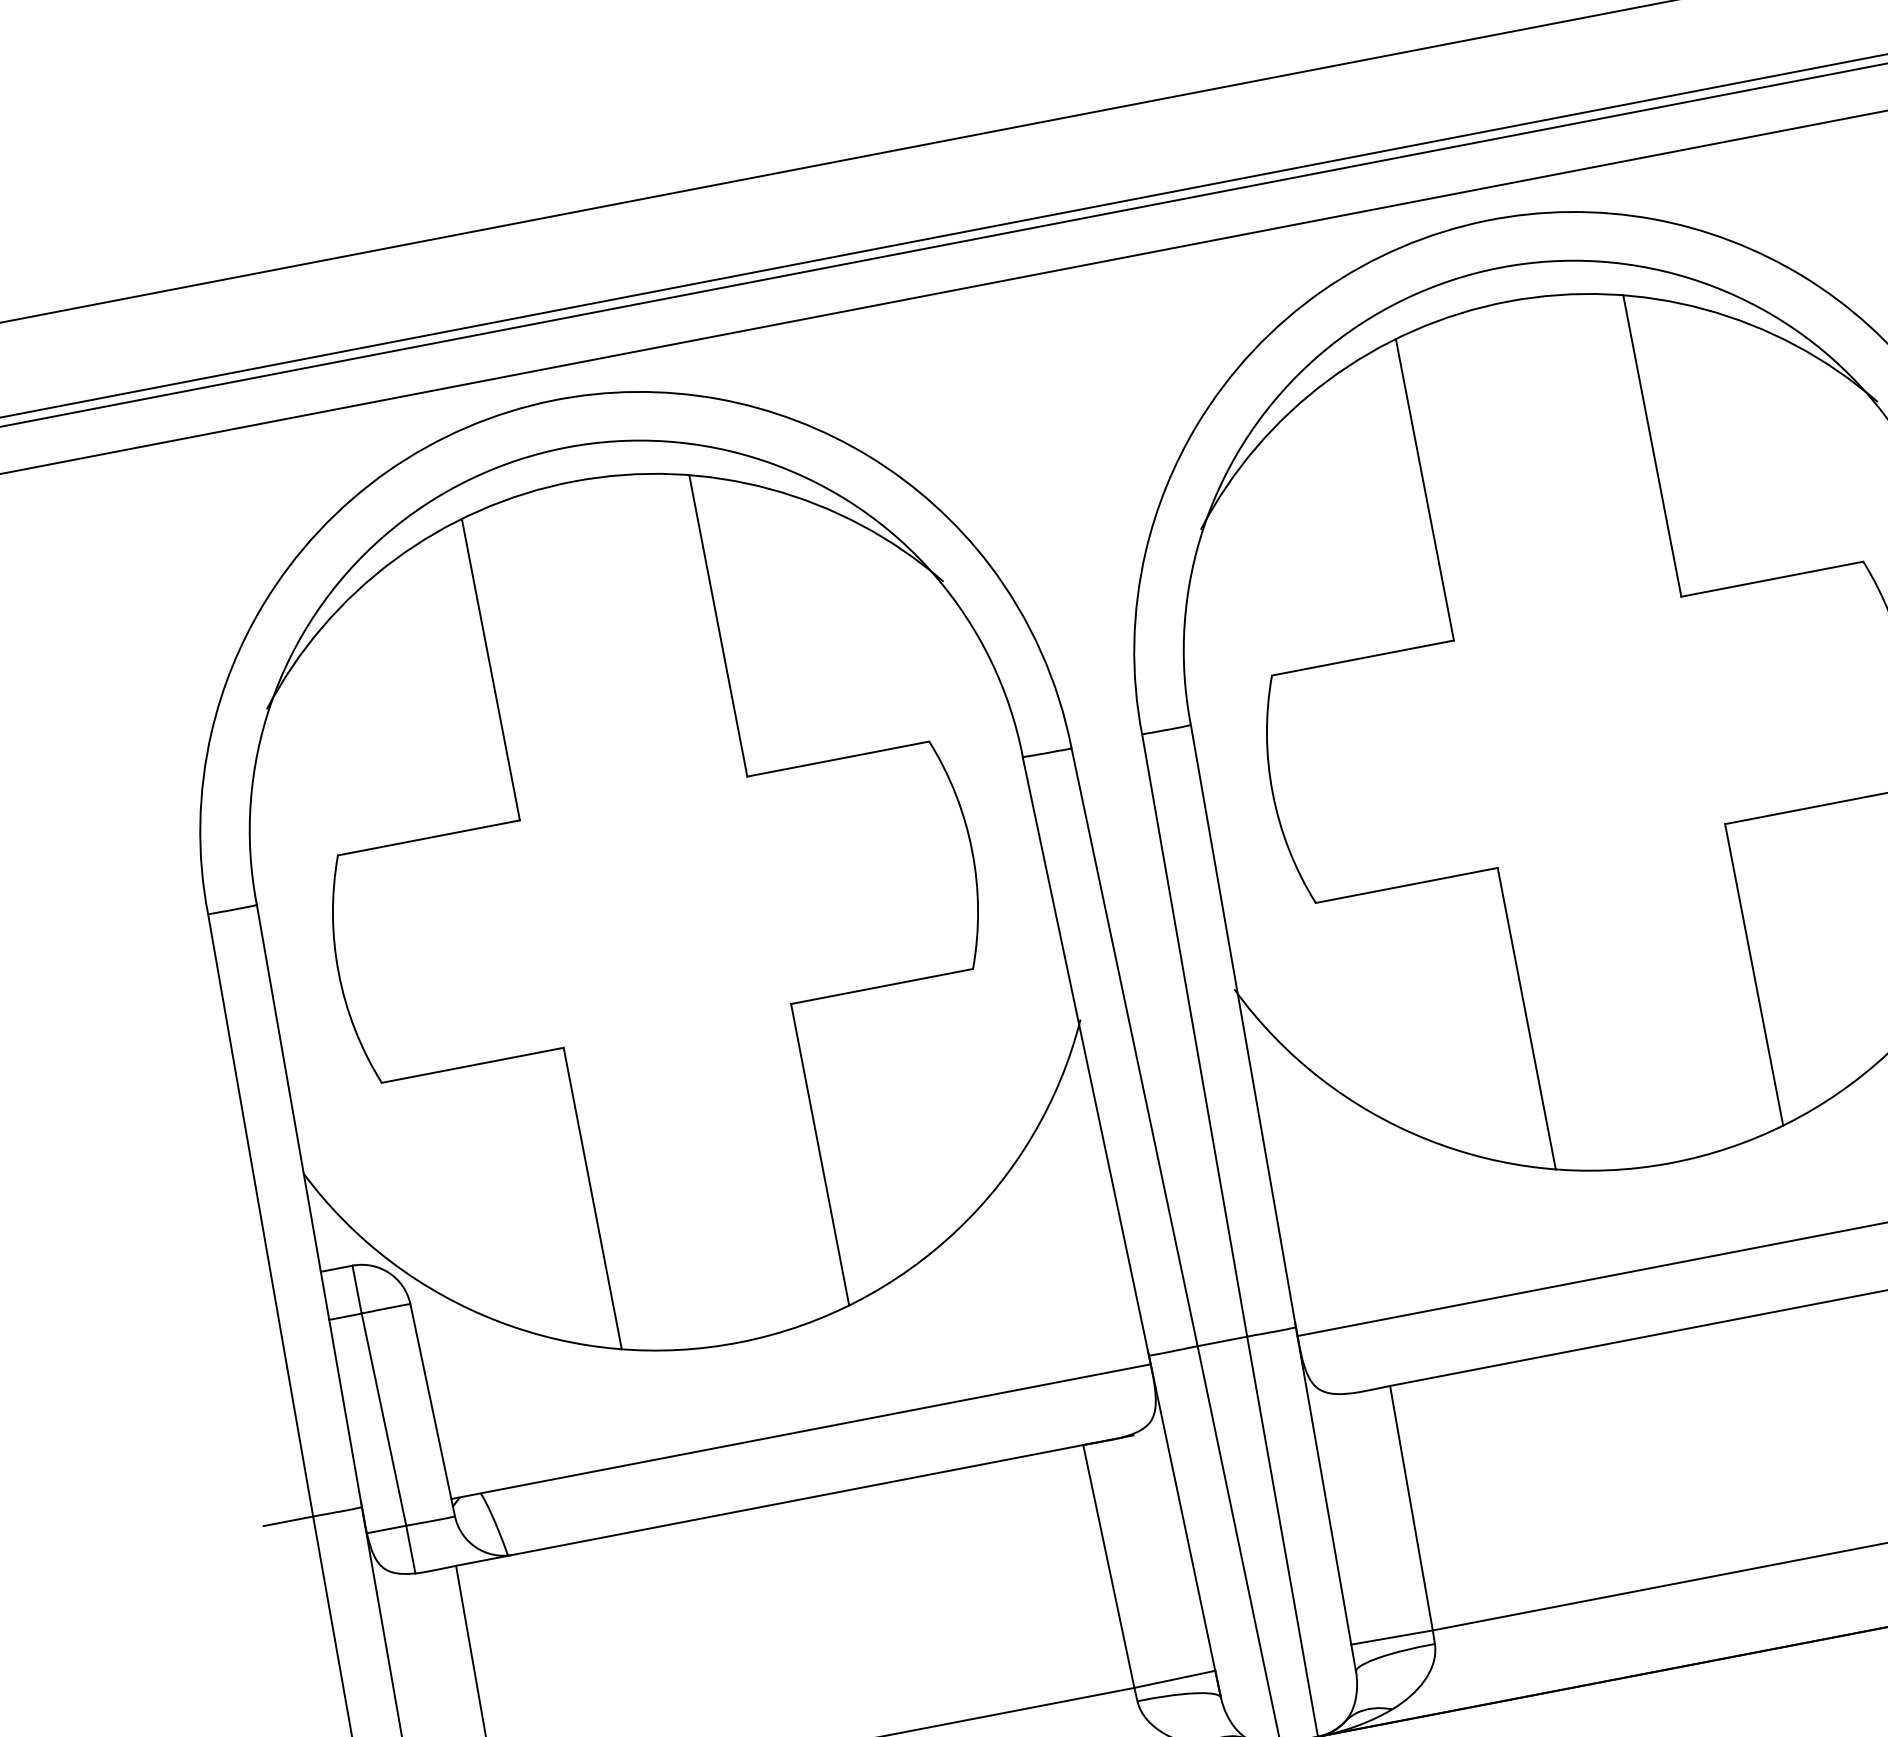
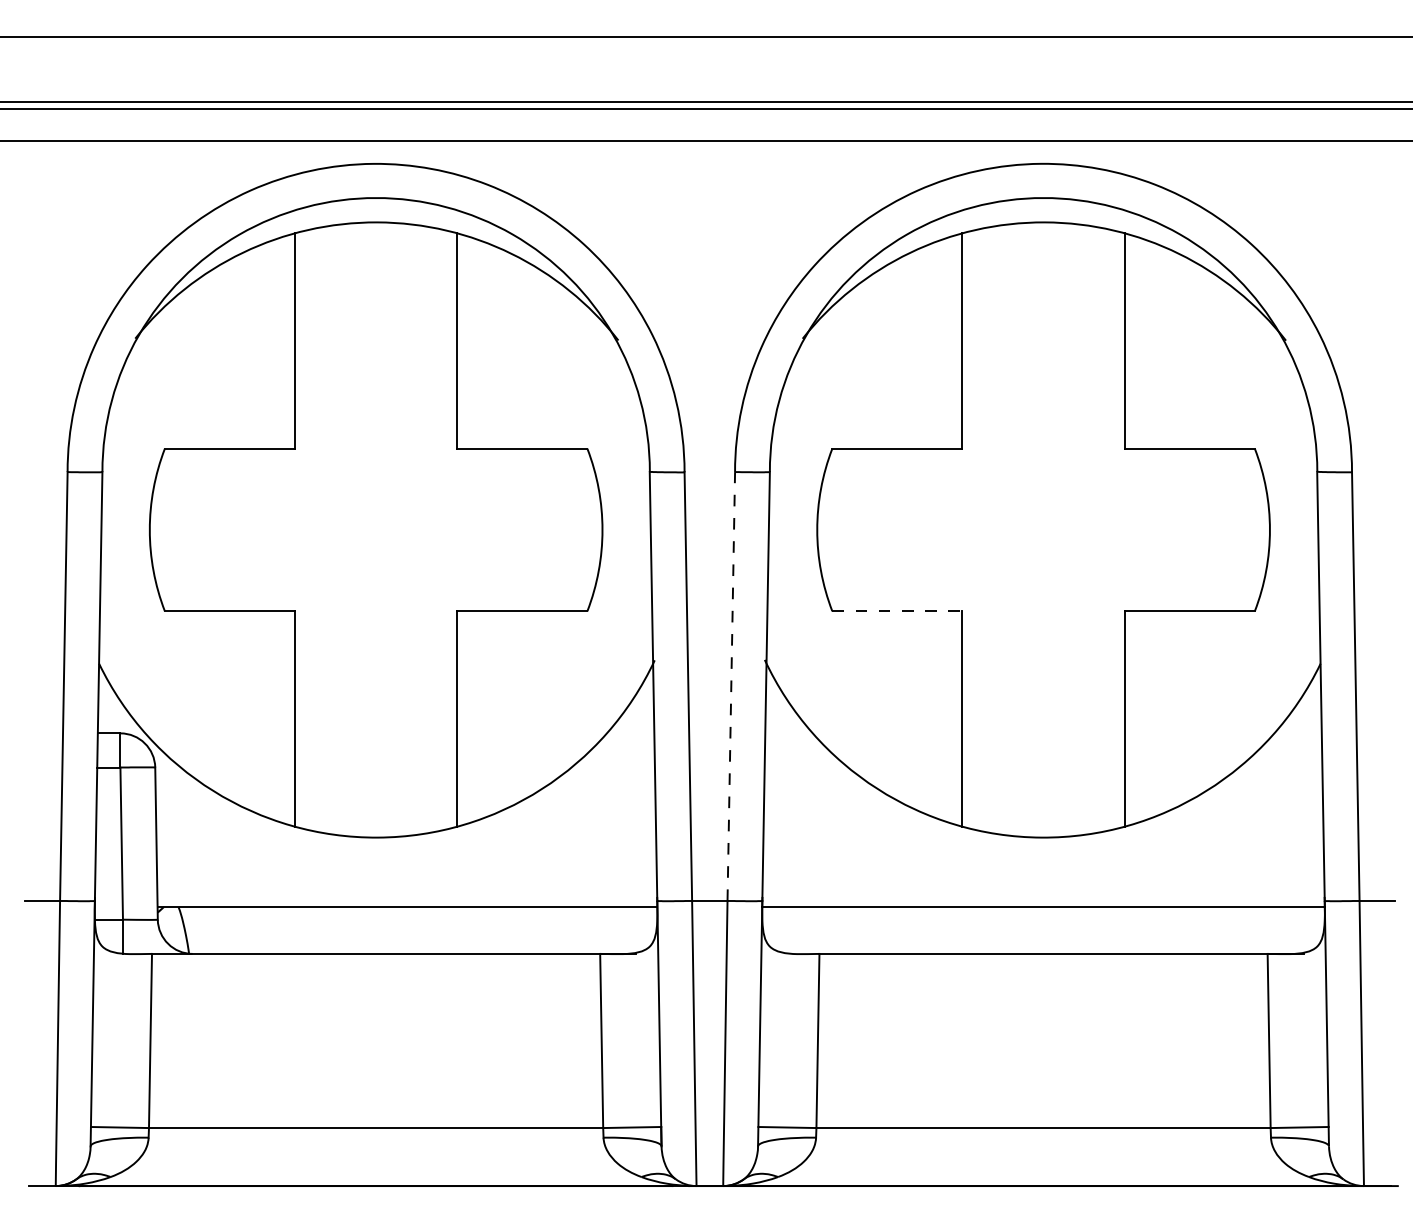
line: (1407, 885) -> (897, 611), solid -> dashed
line: (1194, 1035) -> (731, 686), solid -> dashed

